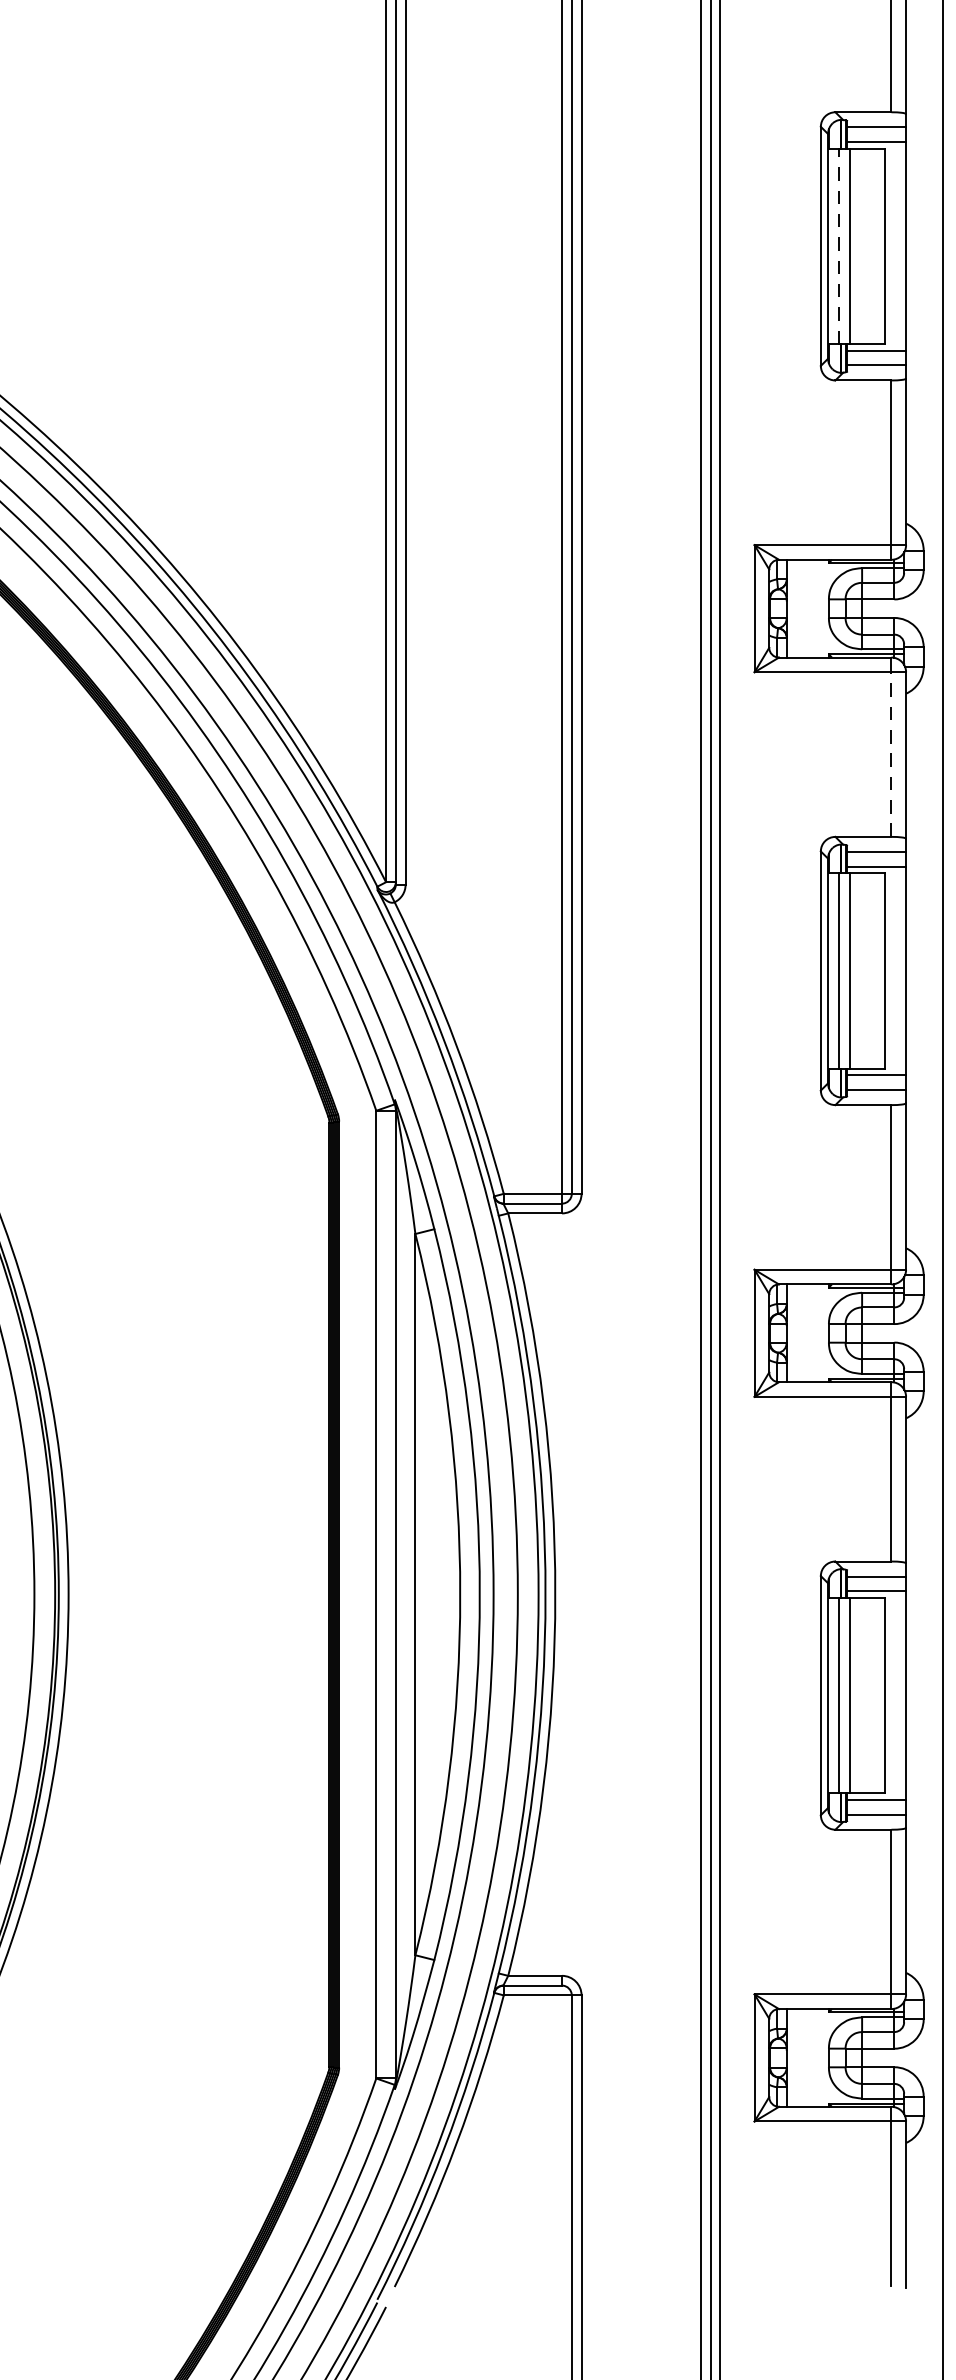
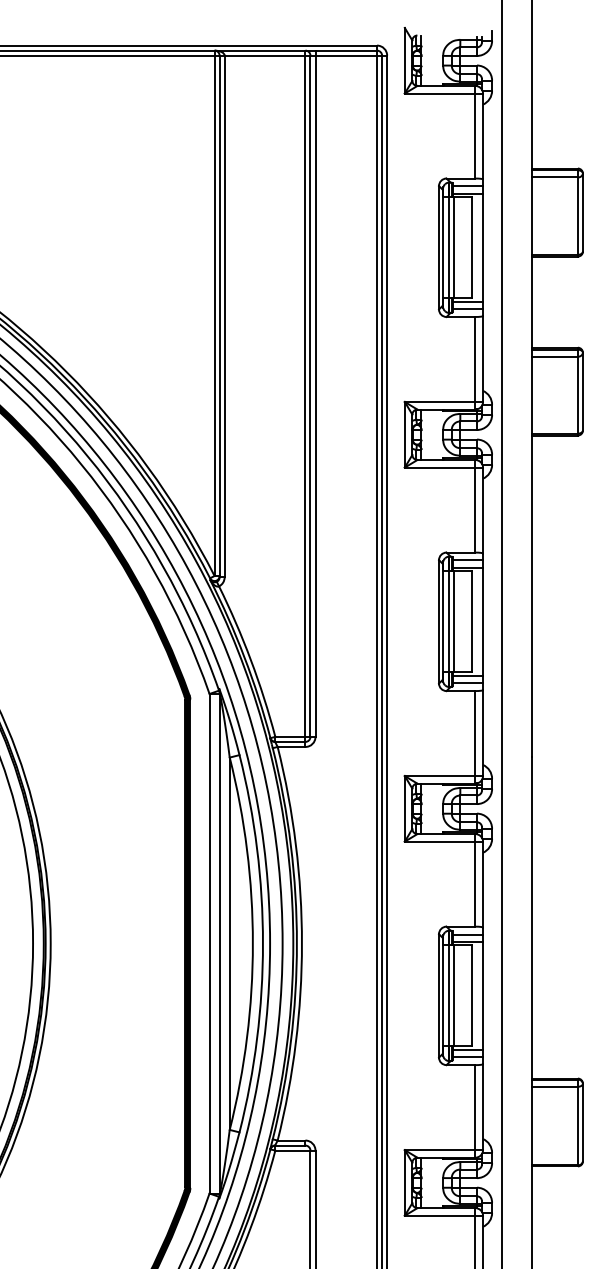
line: (839, 245) -> (448, 247), dashed -> solid
line: (891, 755) -> (475, 510), dashed -> solid

